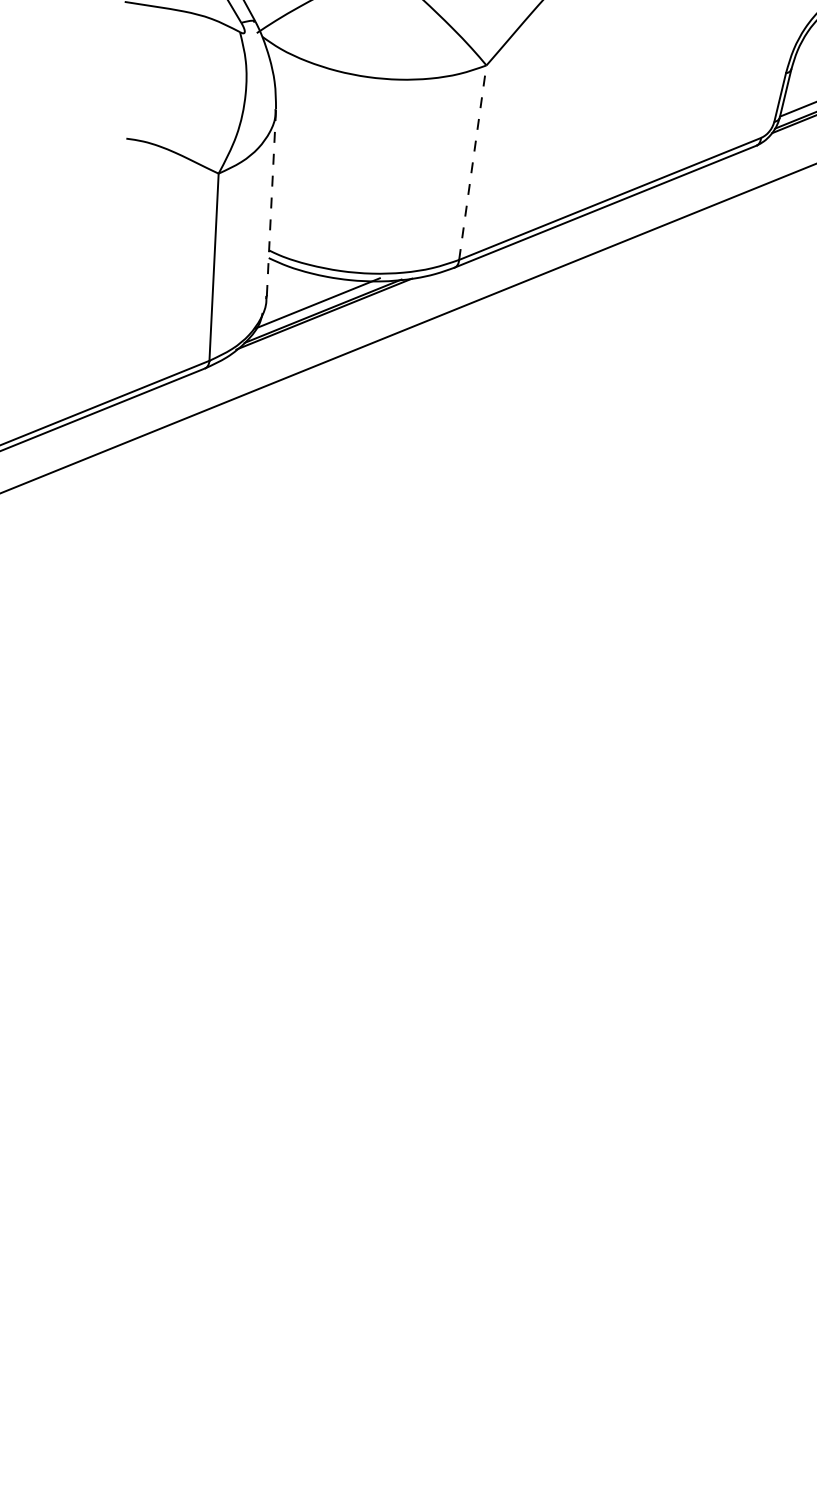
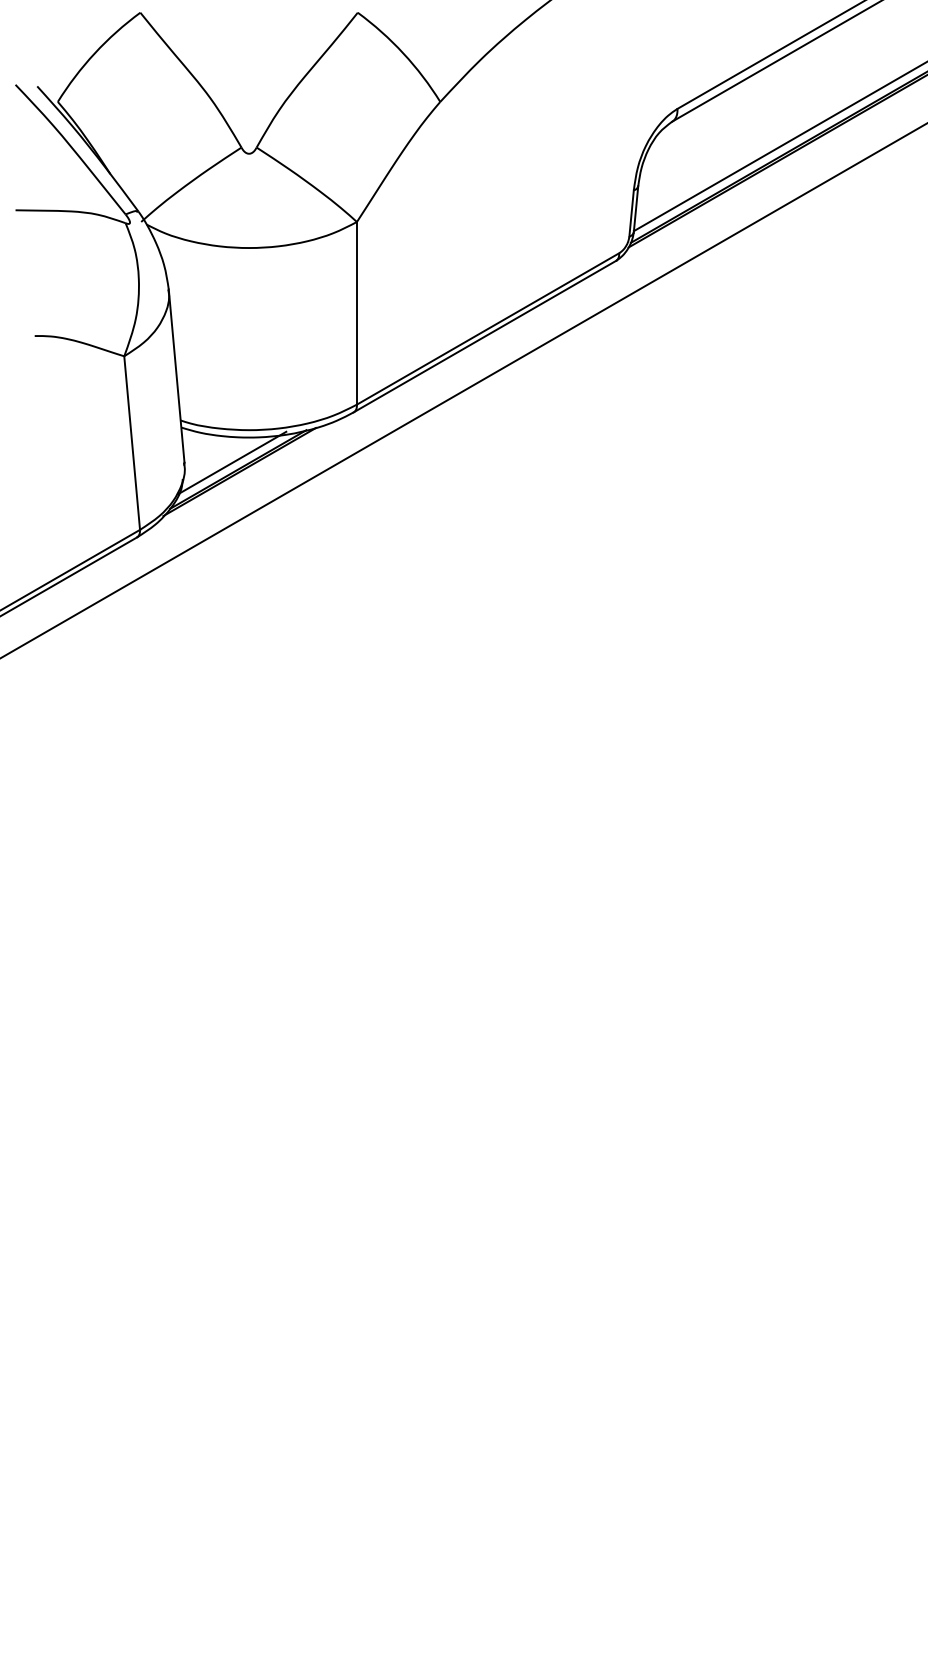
line: (472, 161) -> (356, 312), dashed -> solid
line: (271, 202) -> (176, 376), dashed -> solid

